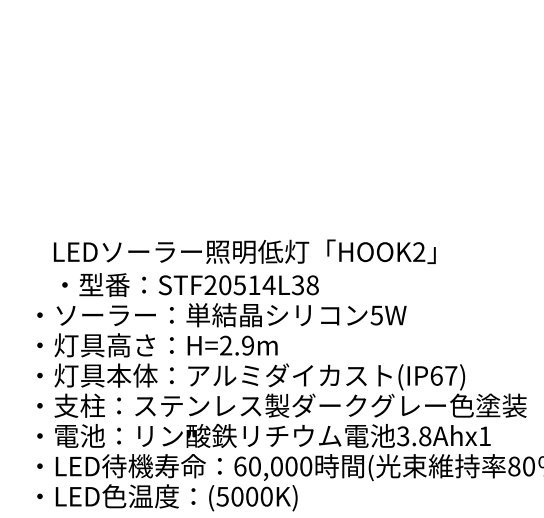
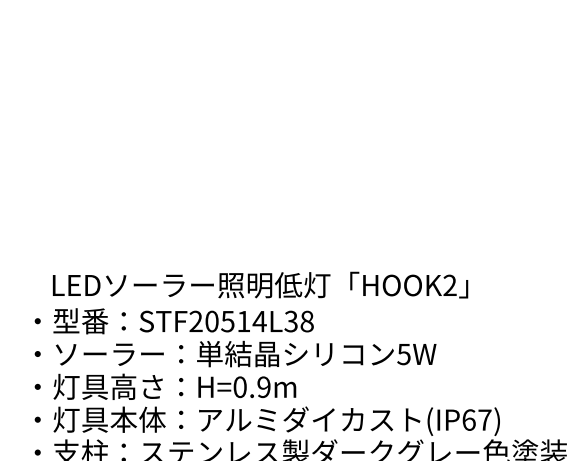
text: (190, 284) -> (174, 320), moved
text: (226, 345) -> (240, 387), H=2.9m -> H=0.9m

